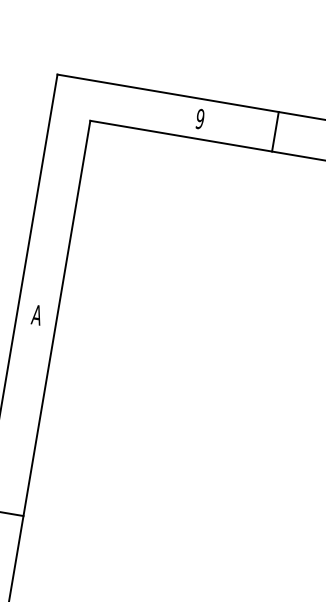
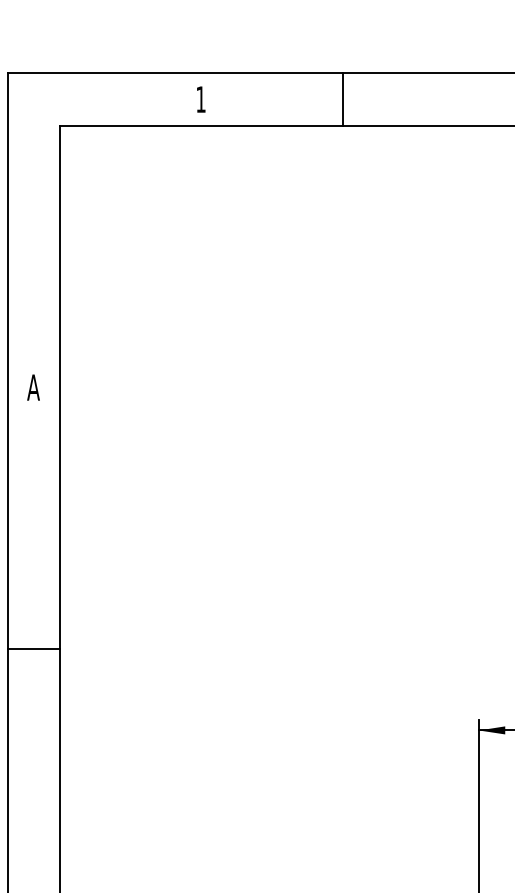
text: (199, 118) -> (200, 99), 9 -> 1
line: (275, 131) -> (342, 99), moved

